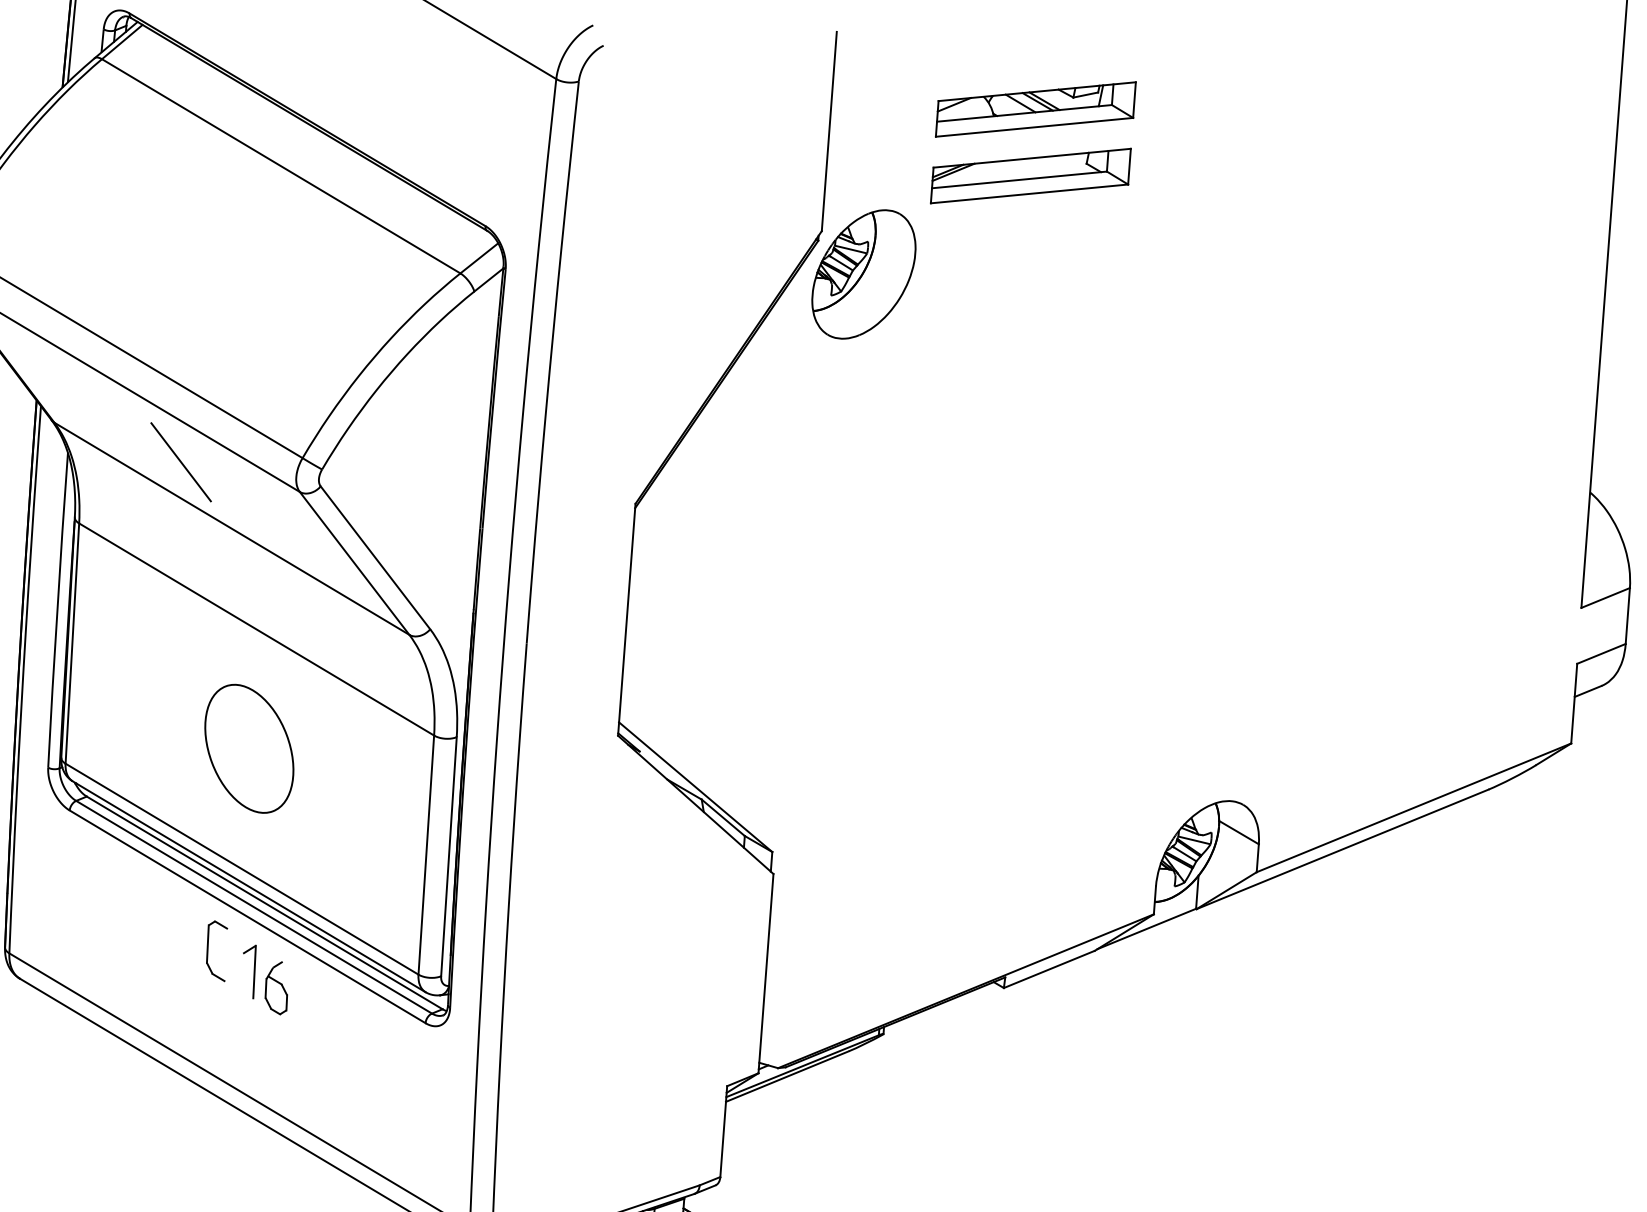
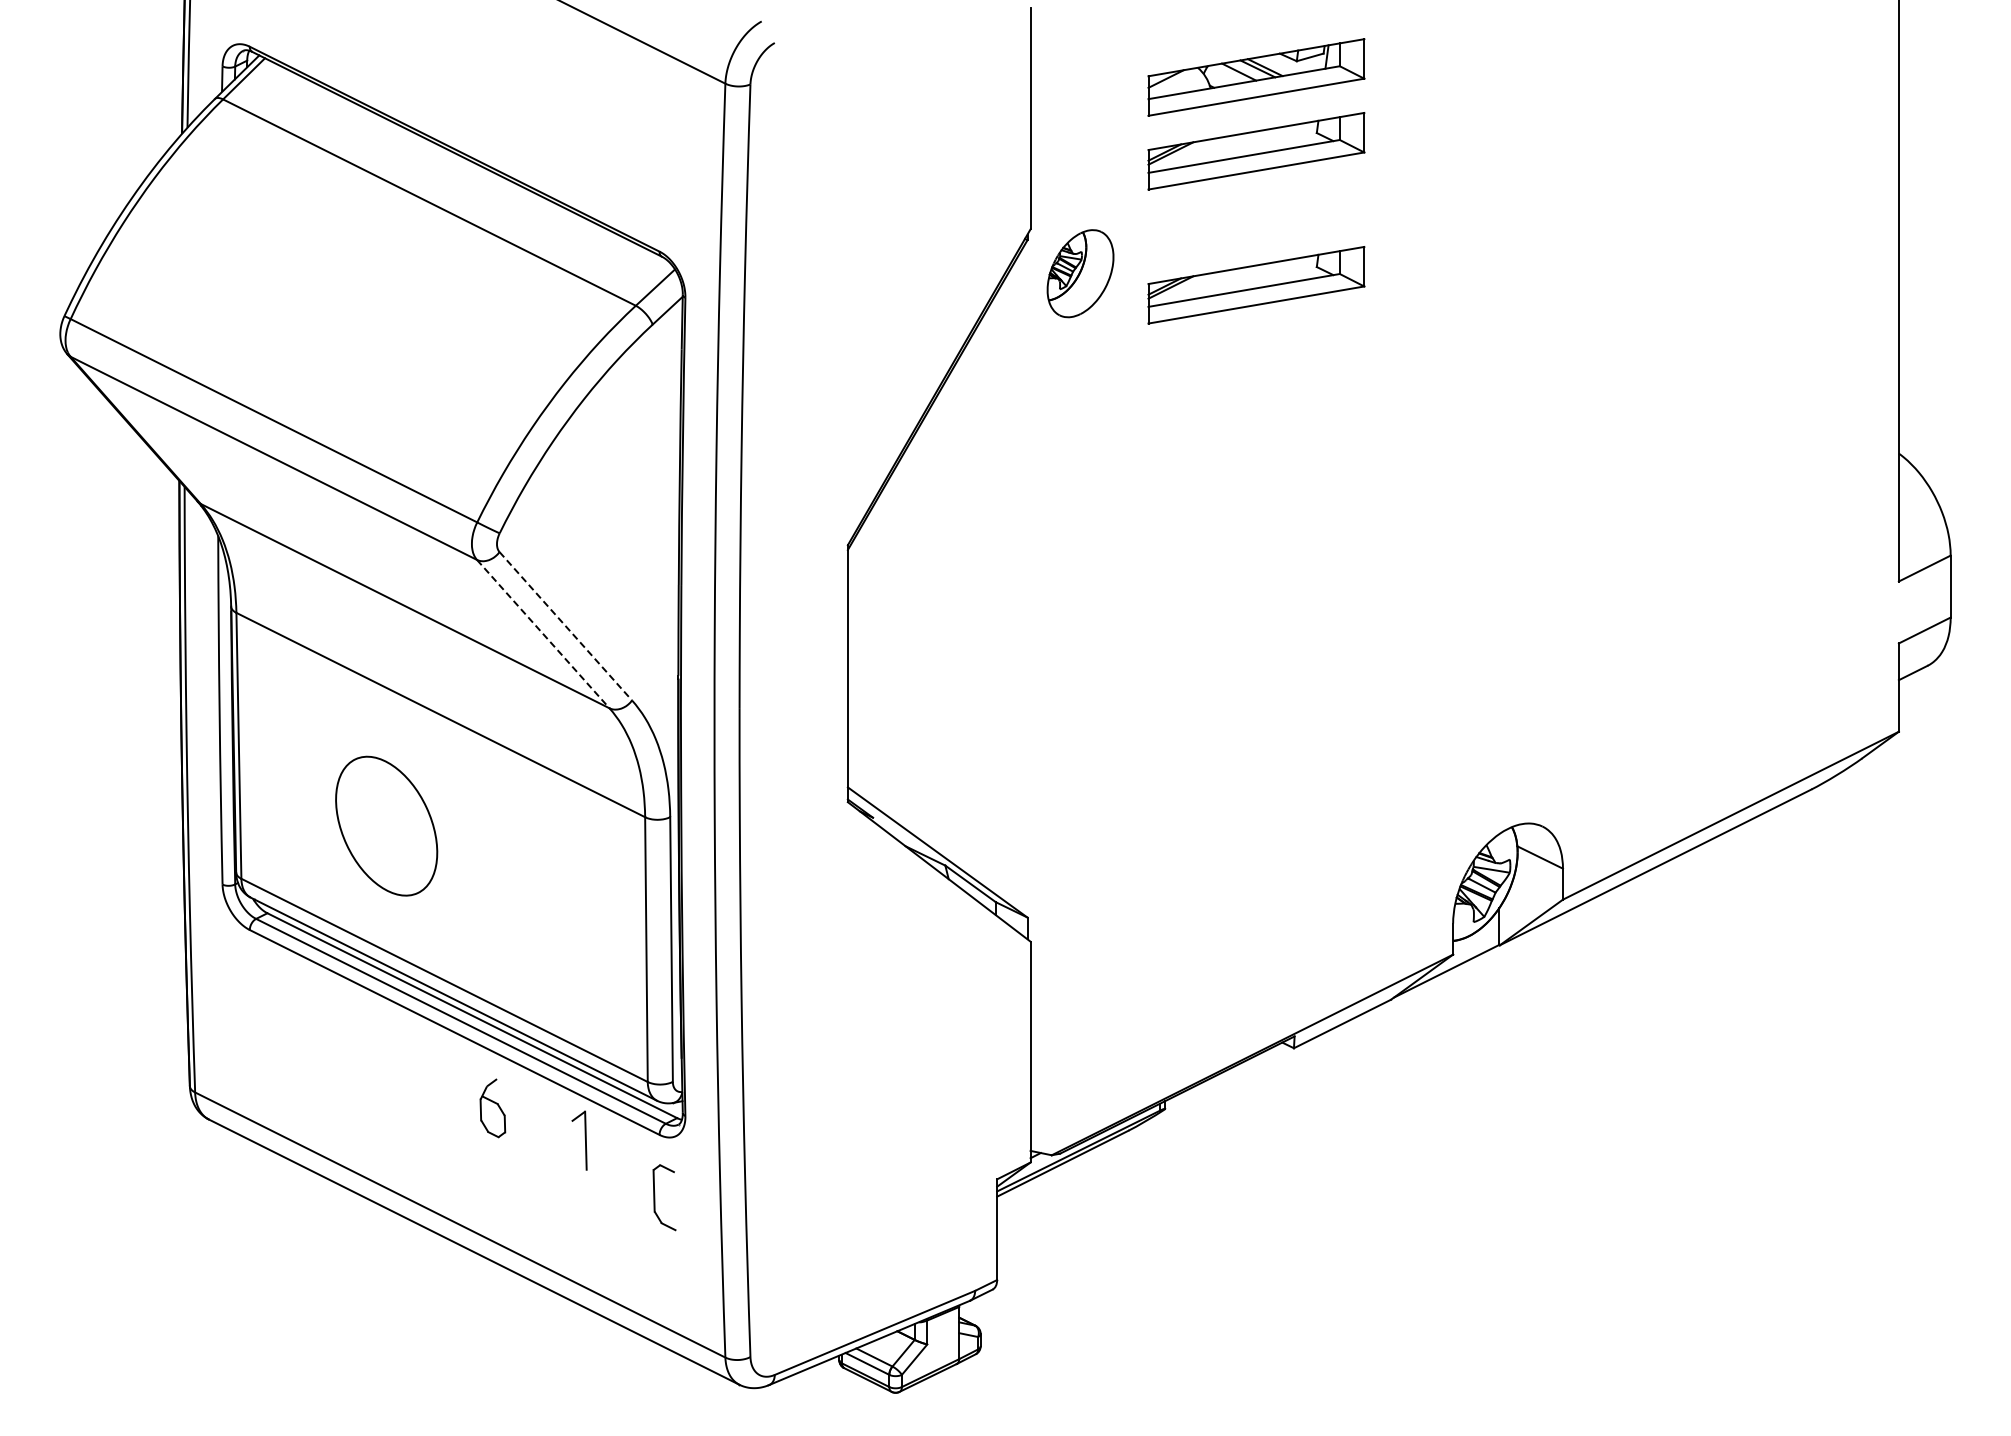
part: (863, 274) -> (1080, 273), size x0.6
part: (1021, 297) -> (1256, 285), added
line: (180, 461) -> (343, 536), removed
line: (376, 558) -> (566, 626), solid -> dashed
line: (354, 563) -> (543, 634), solid -> dashed
part: (249, 748) -> (386, 825), moved
part: (208, 950) -> (655, 1197), moved
part: (248, 971) -> (579, 1140), moved

